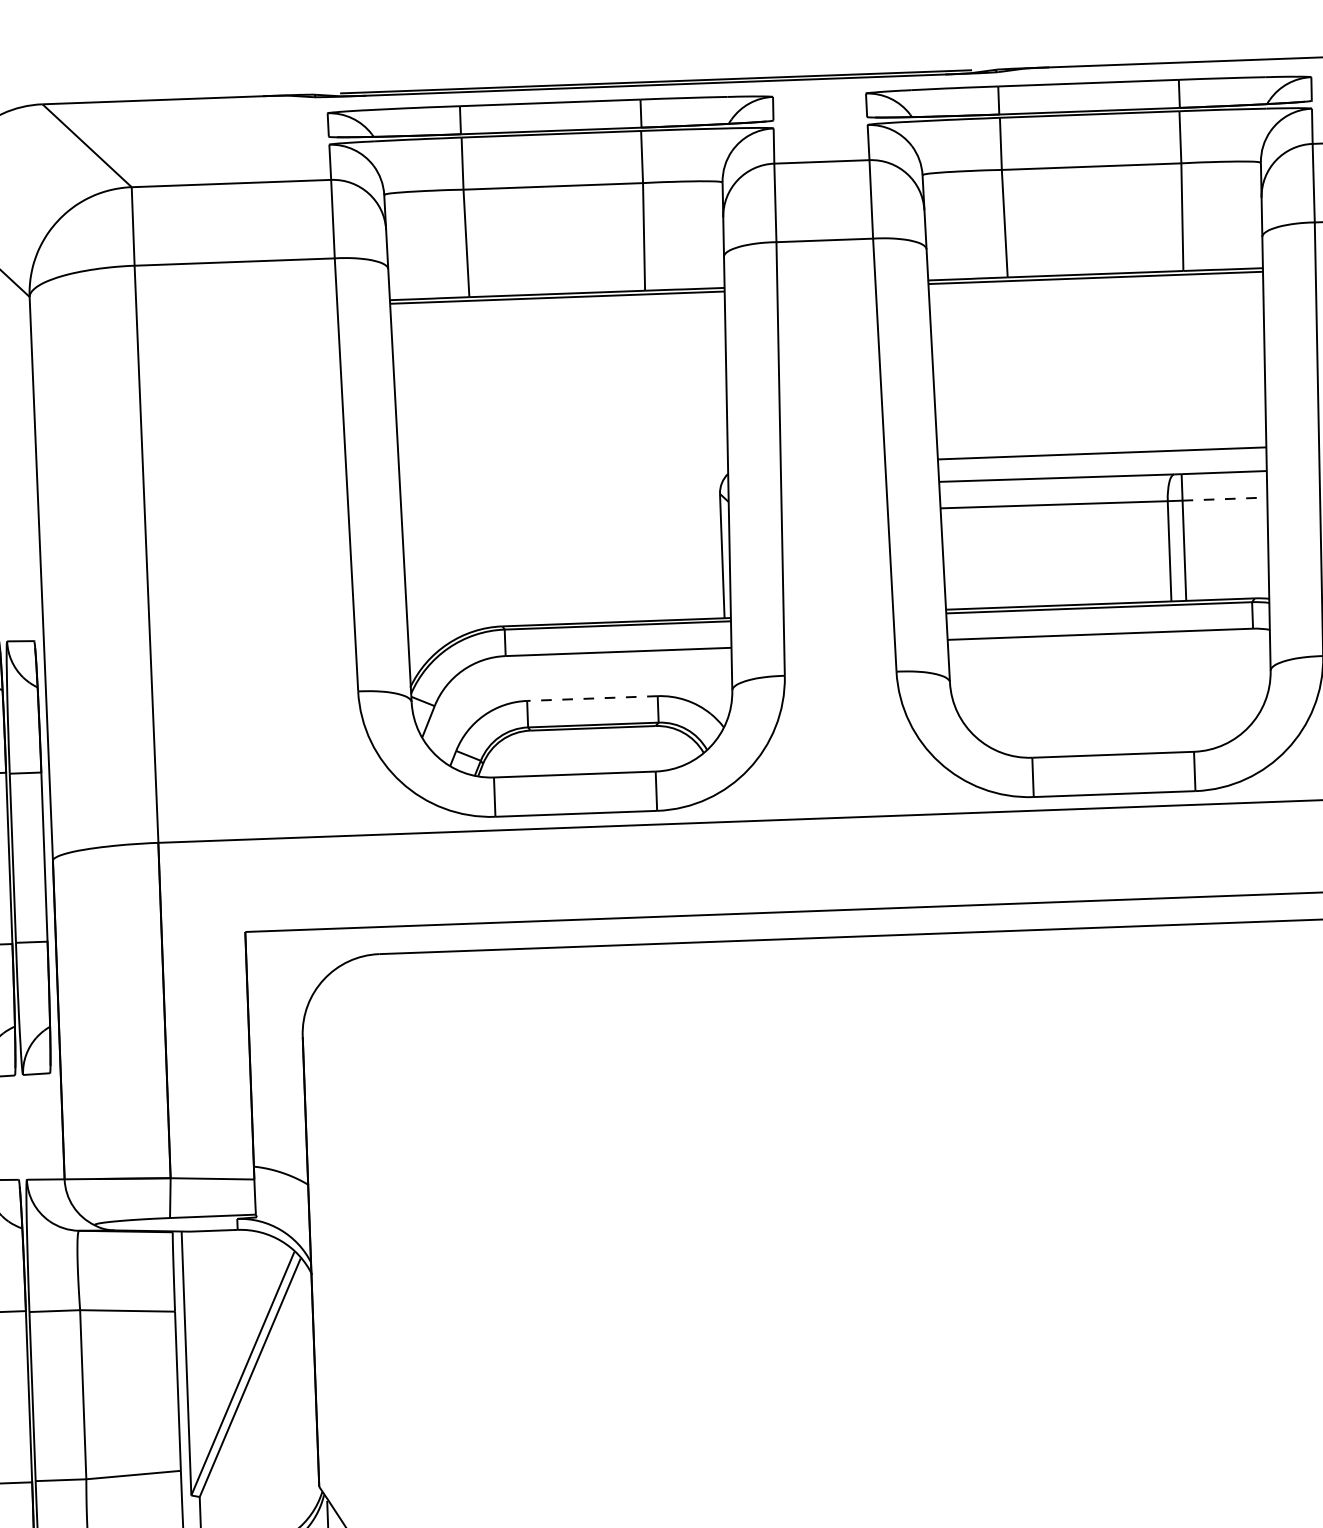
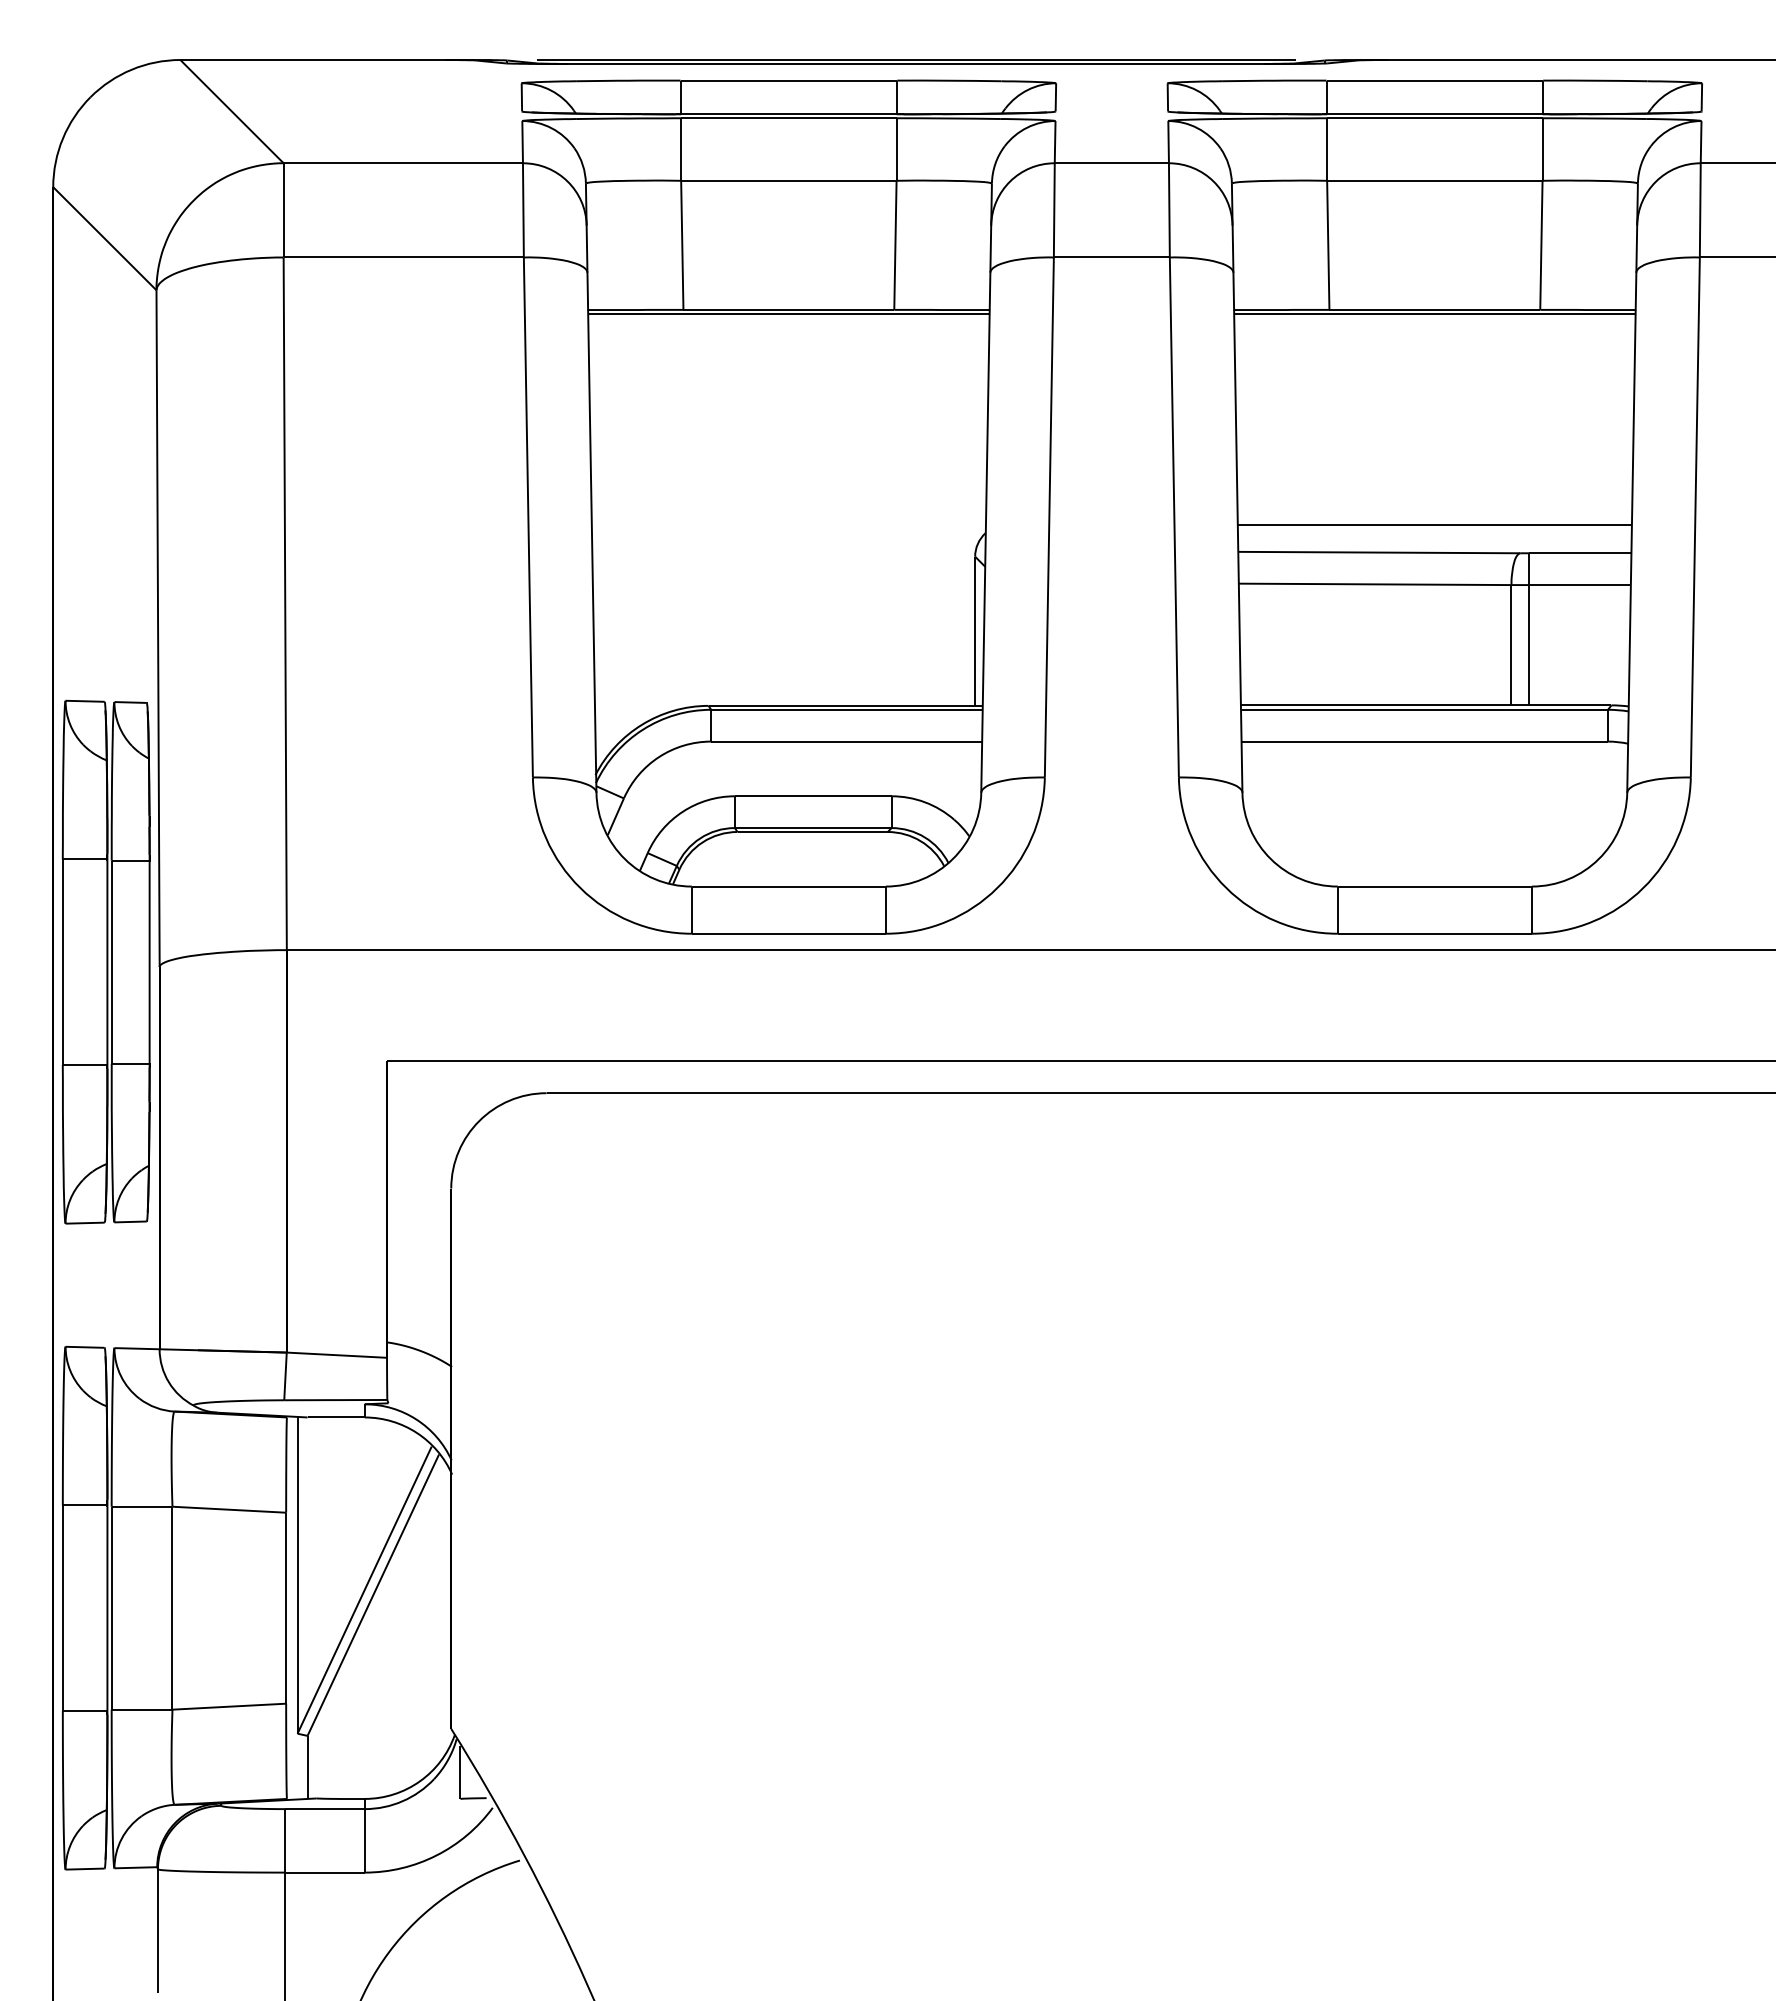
line: (1225, 499) -> (1580, 585), dashed -> solid
line: (591, 698) -> (812, 796), dashed -> solid

